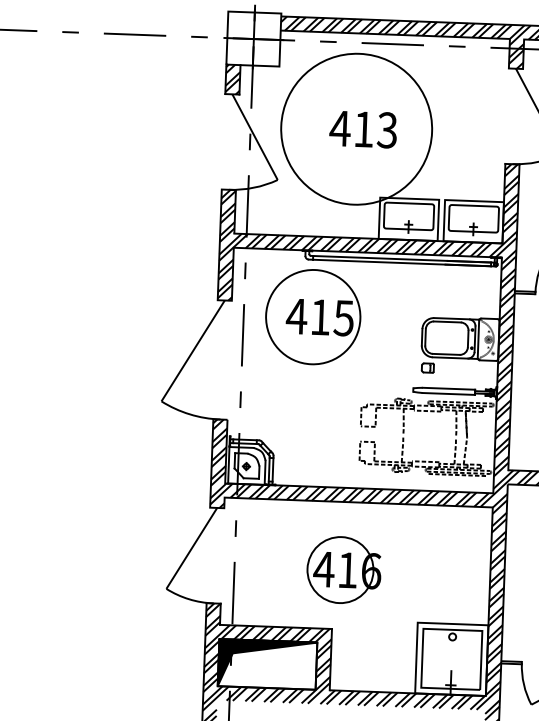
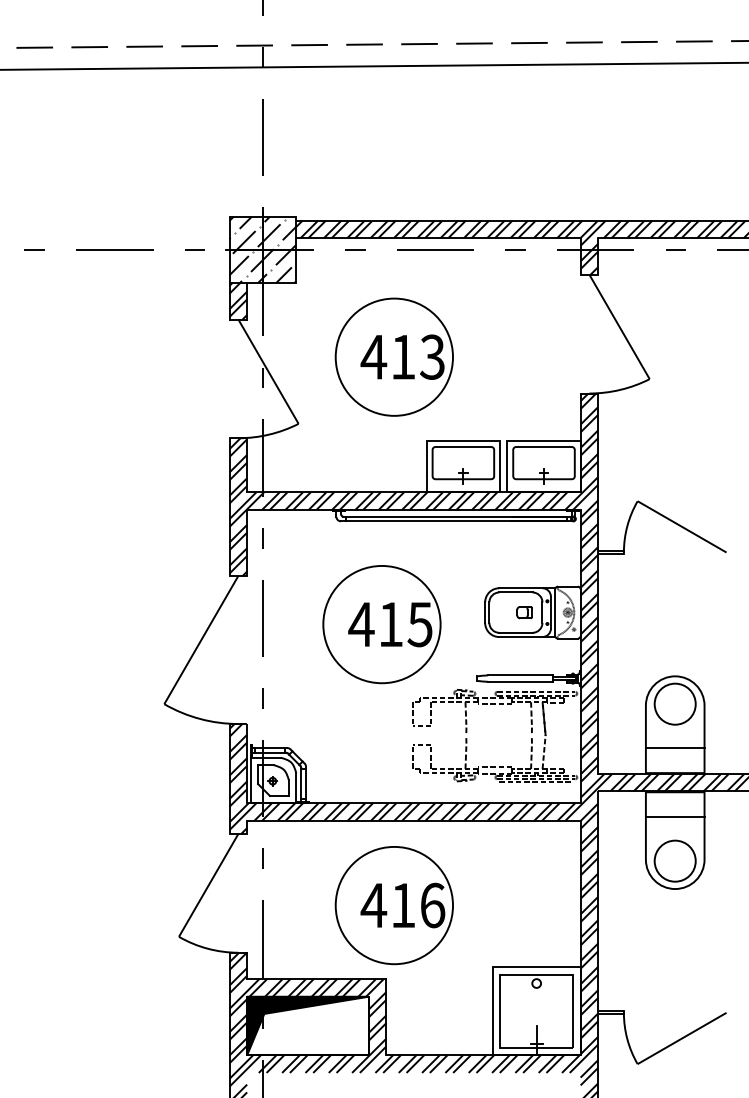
hatch: (253, 38) -> (262, 249), added
circle: (356, 128) -> (394, 356), size x0.62
part: (312, 317) -> (381, 624), moved
part: (427, 367) -> (524, 612), moved
circle: (340, 570) -> (394, 905), size x1.43

